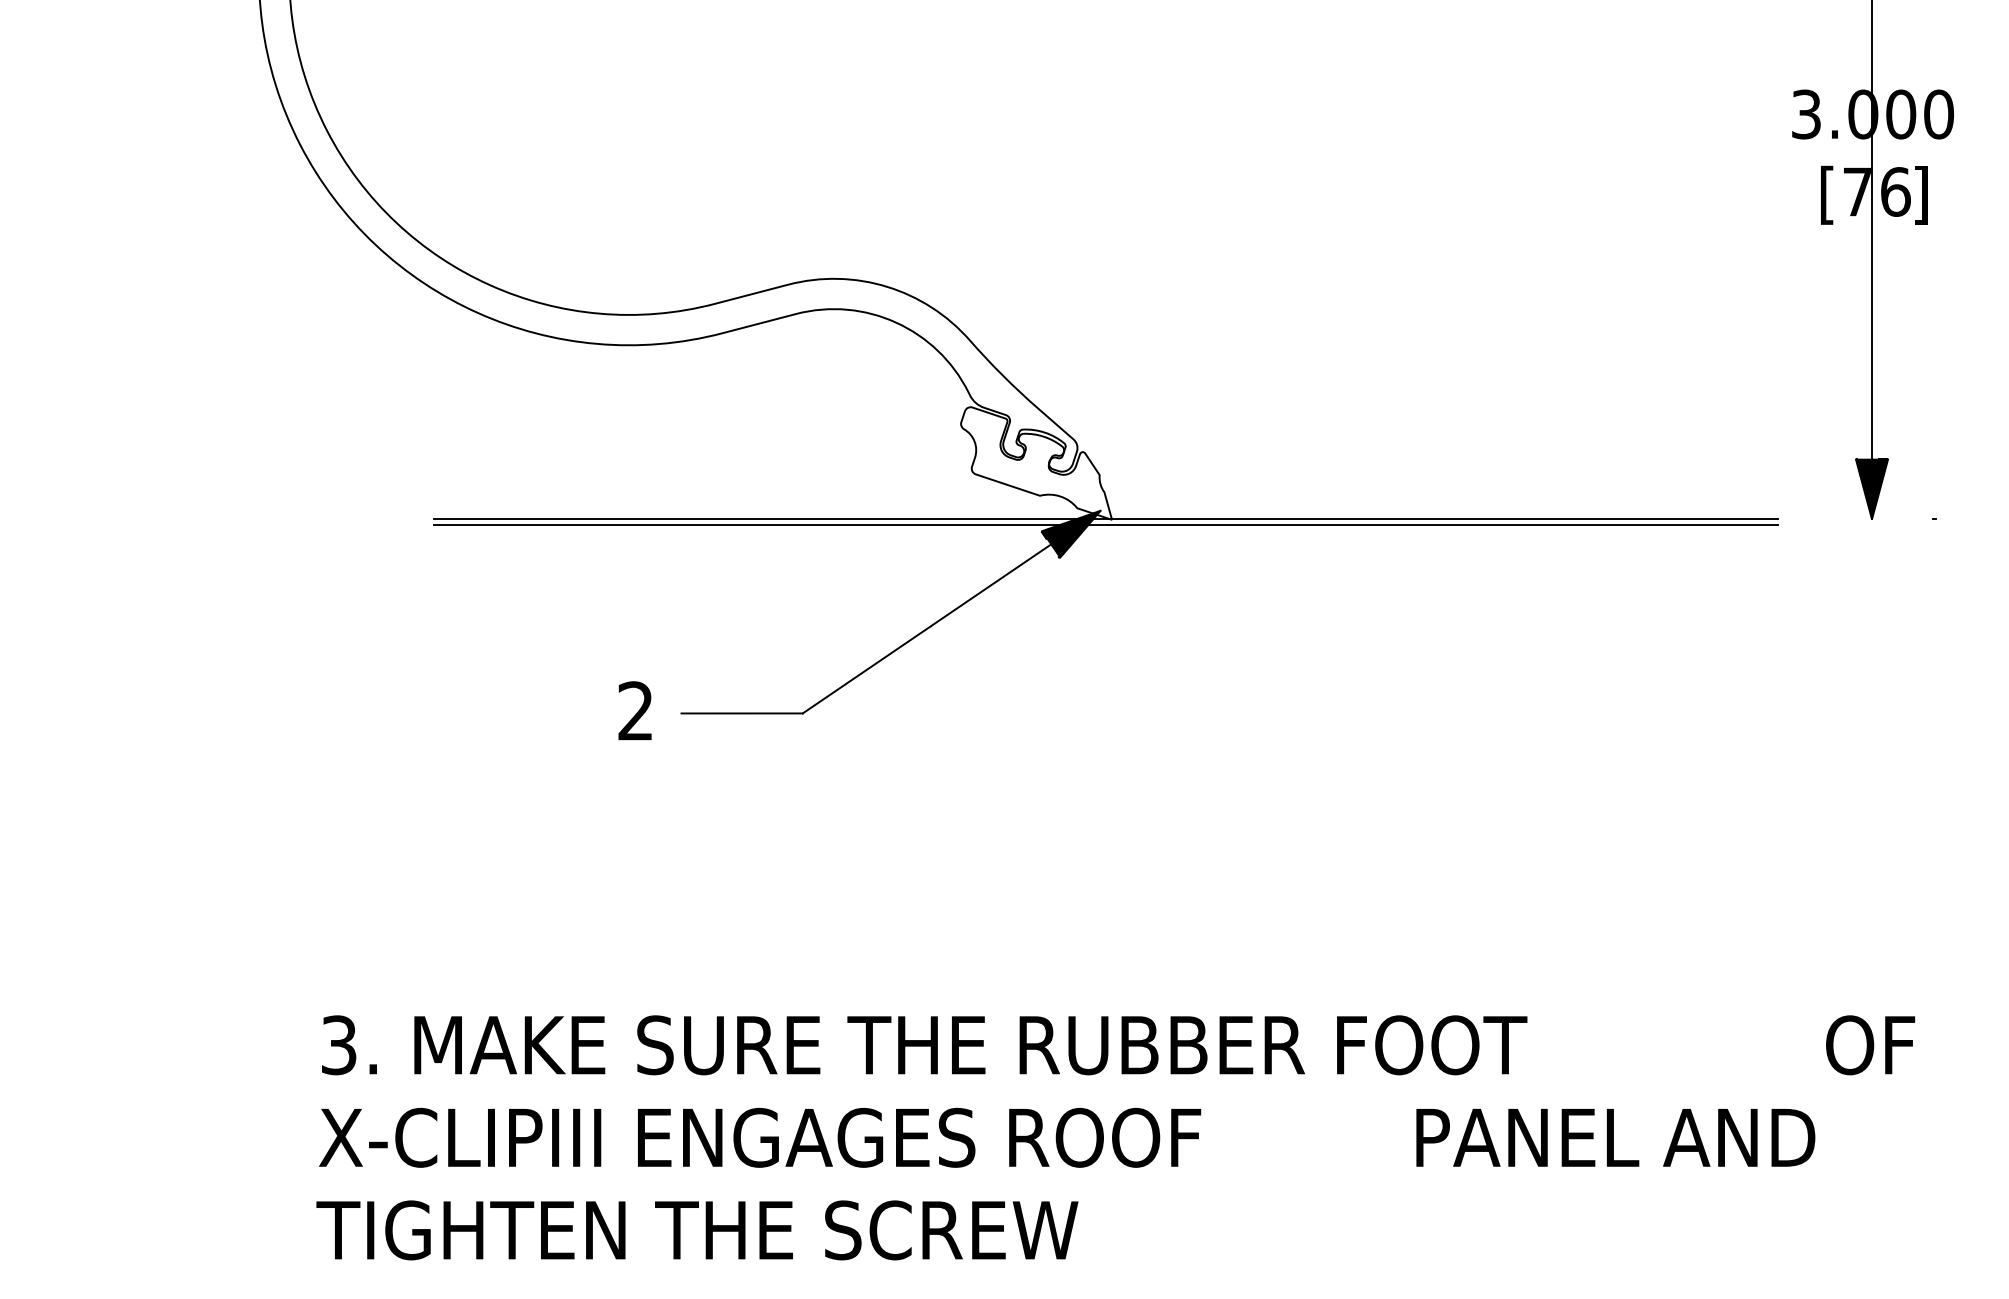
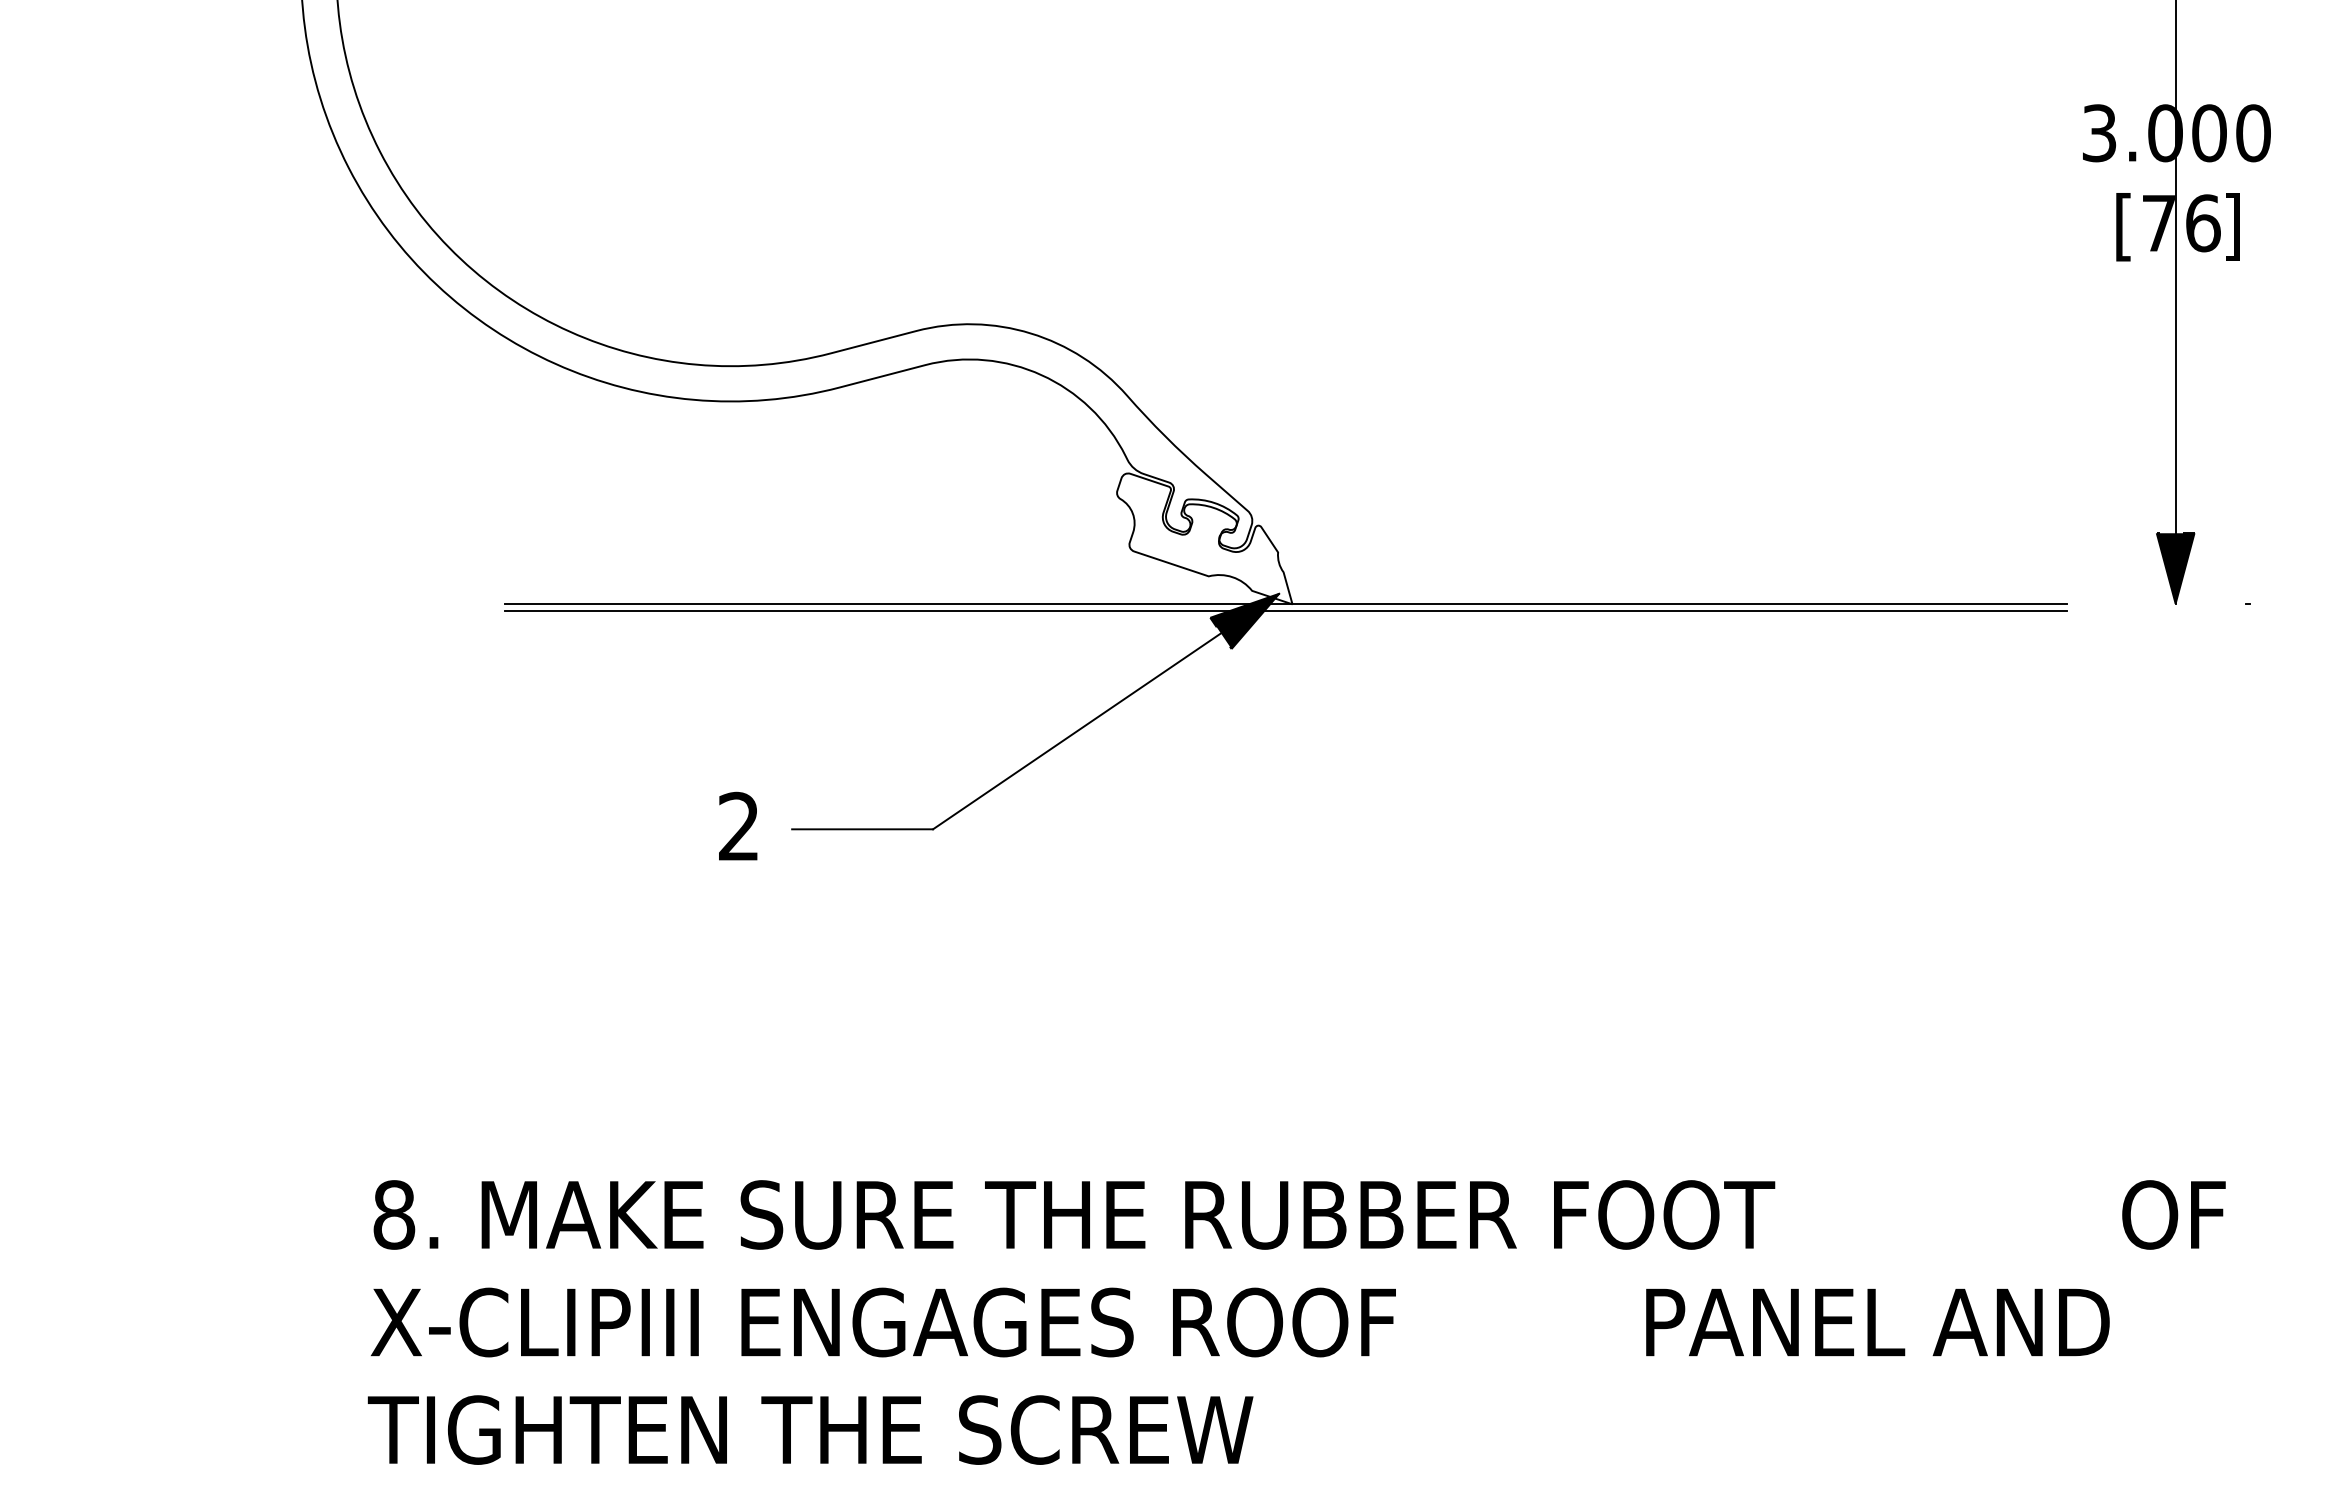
text: (339, 1044) -> (394, 1214), 3. -> 8.

